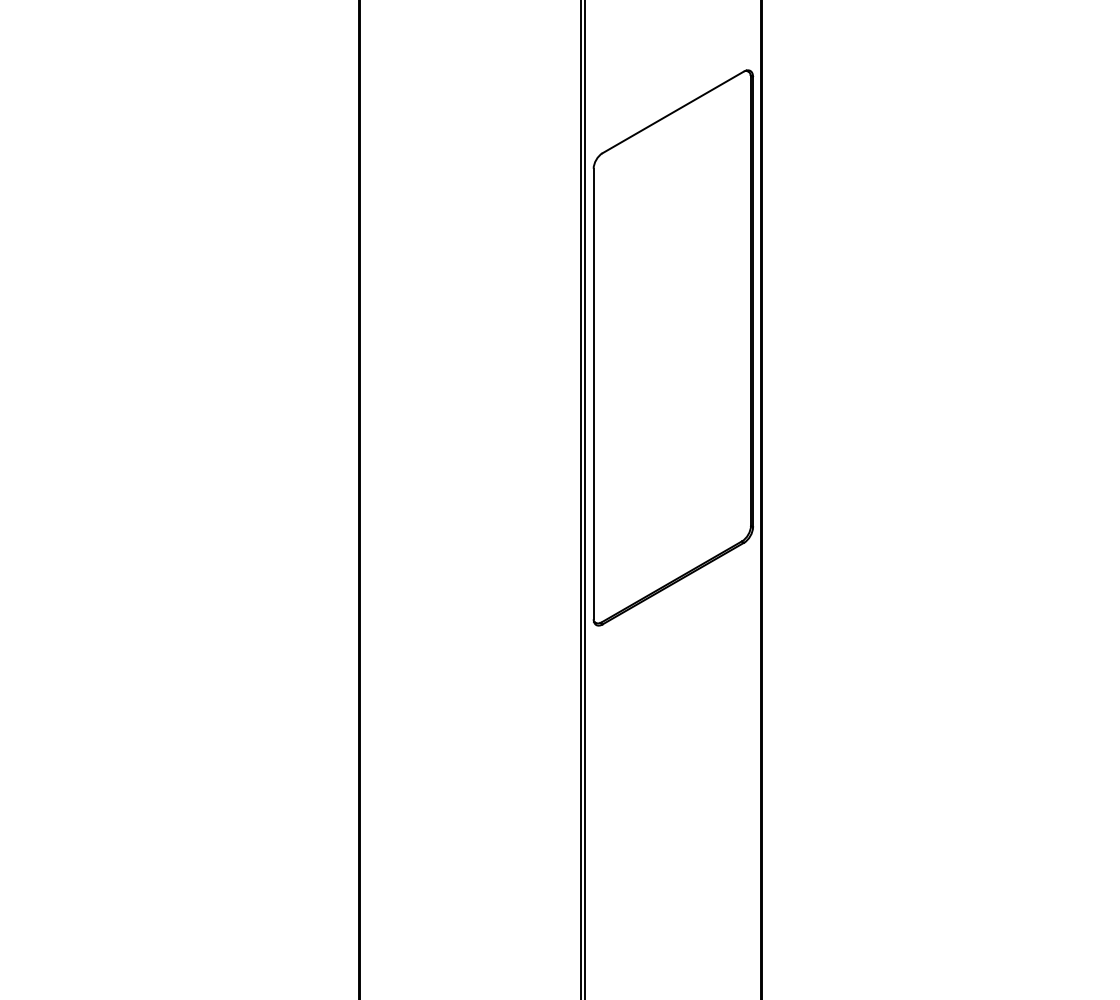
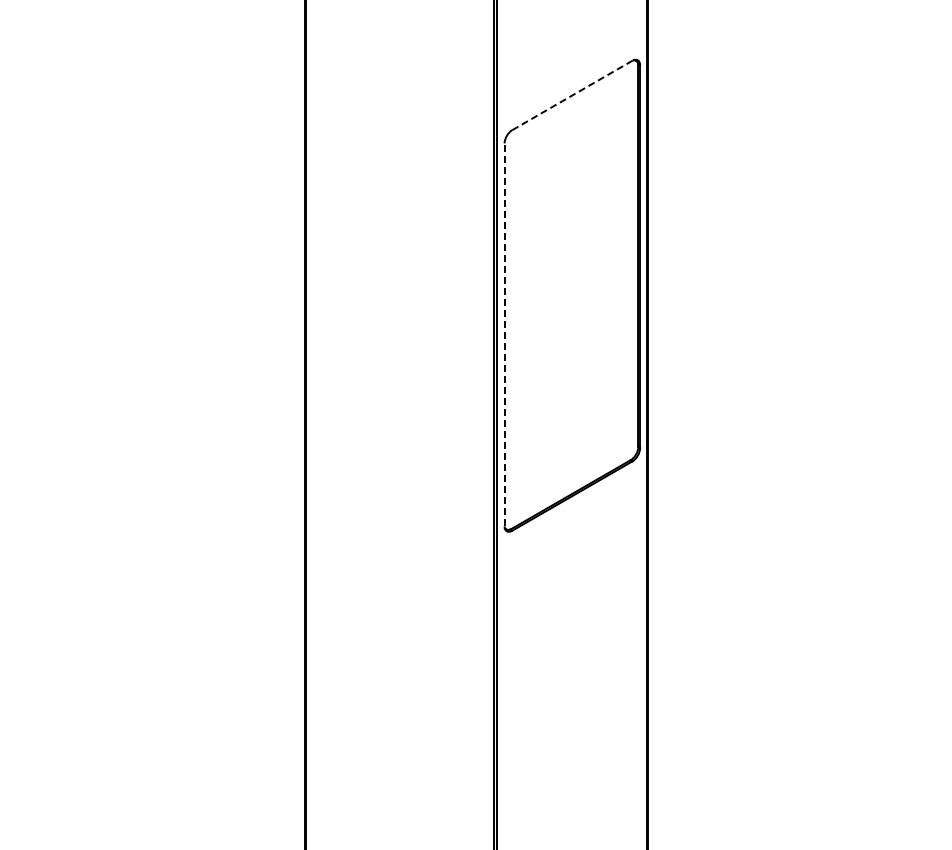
line: (673, 112) -> (572, 95), solid -> dashed
line: (593, 393) -> (504, 334), solid -> dashed

